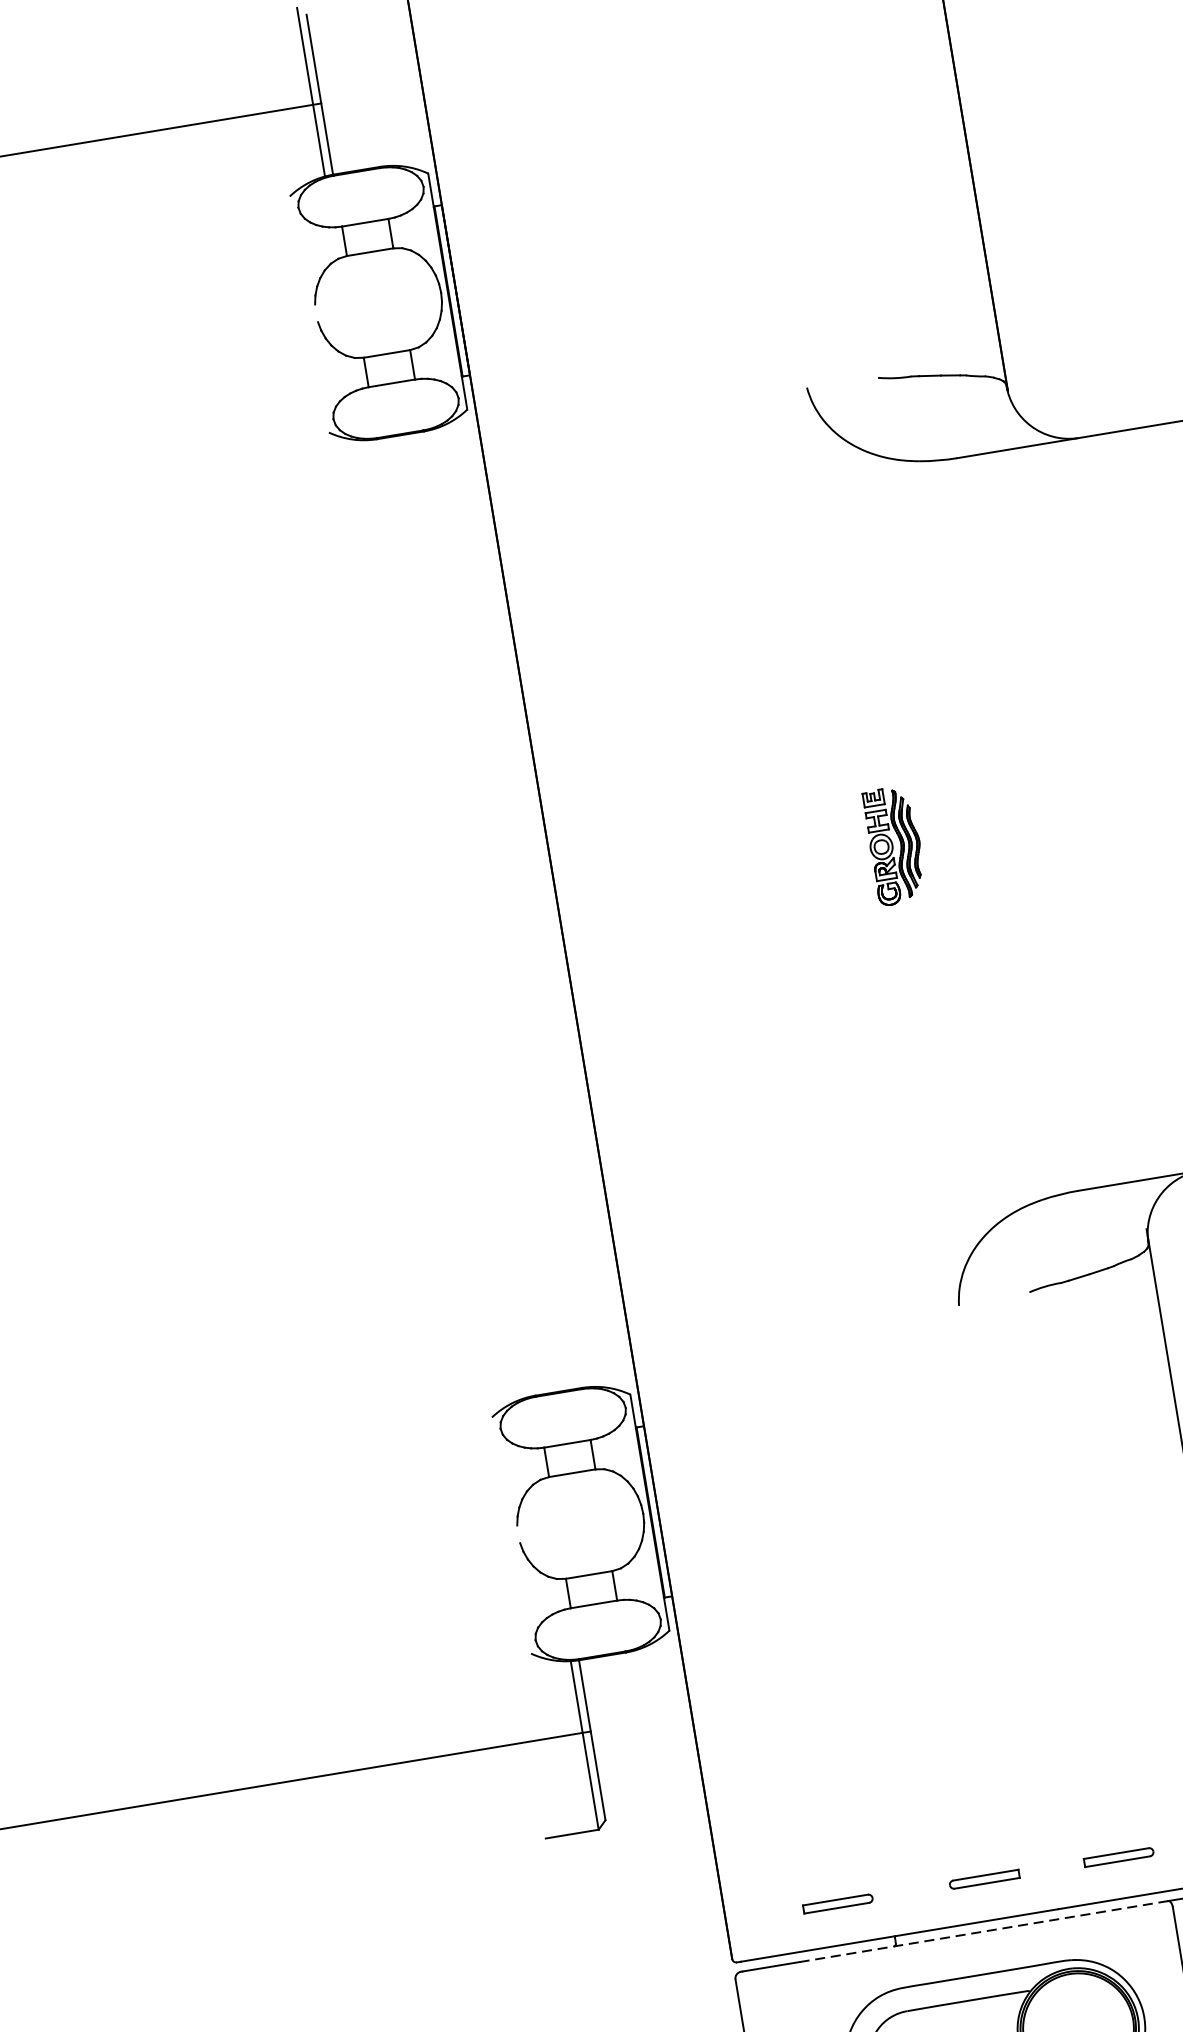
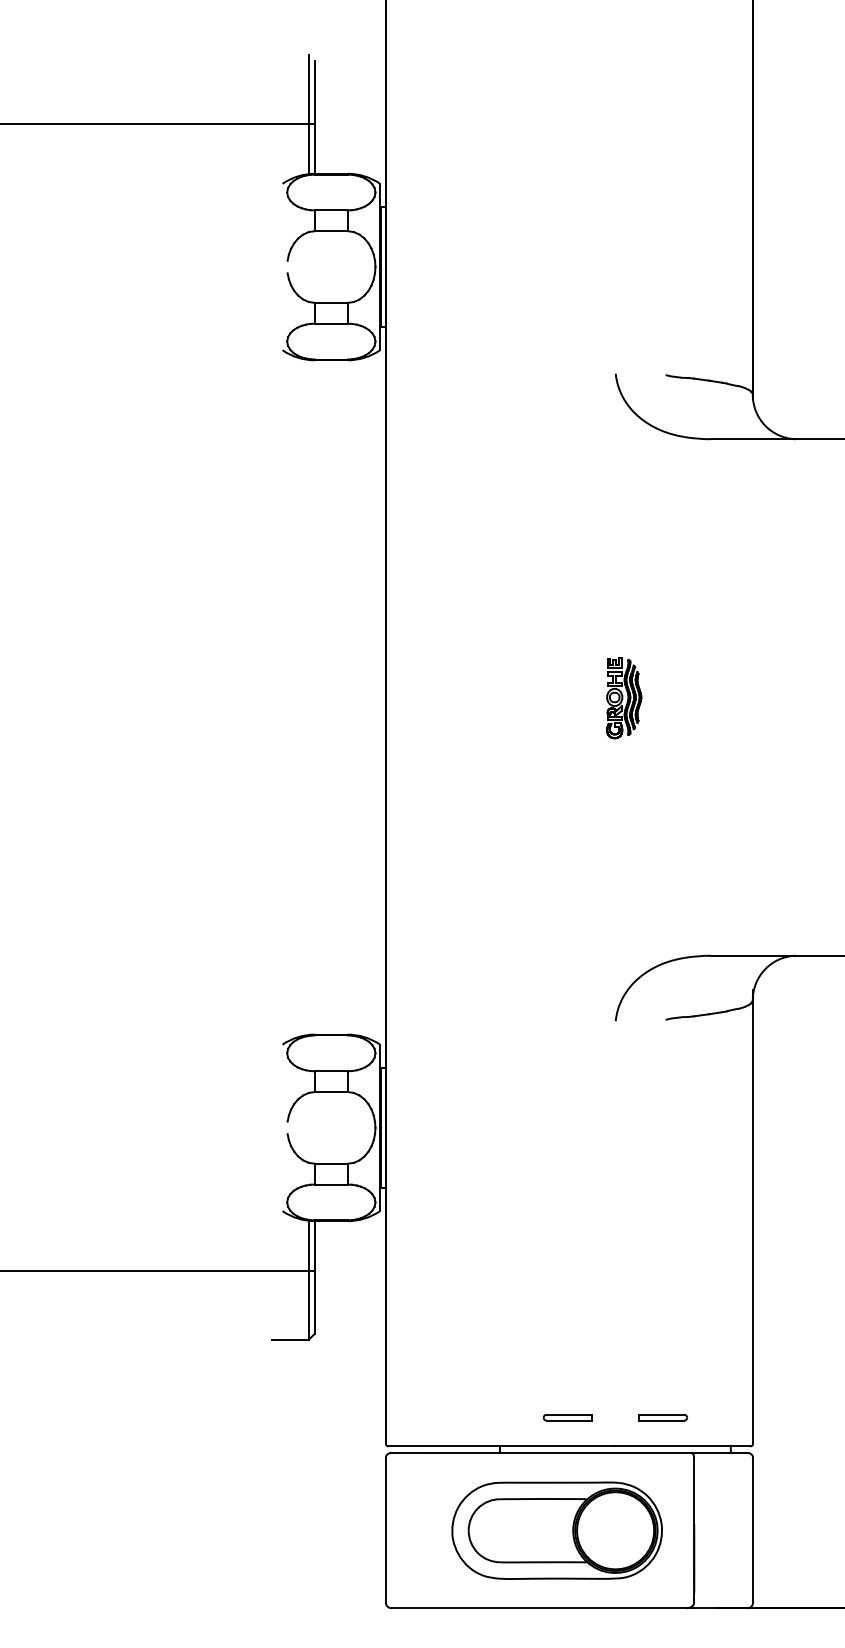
part: (837, 1903) -> (464, 1417), removed
line: (983, 1931) -> (561, 1453), dashed -> solid

